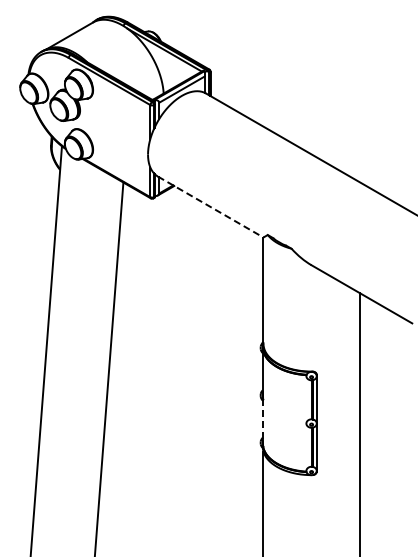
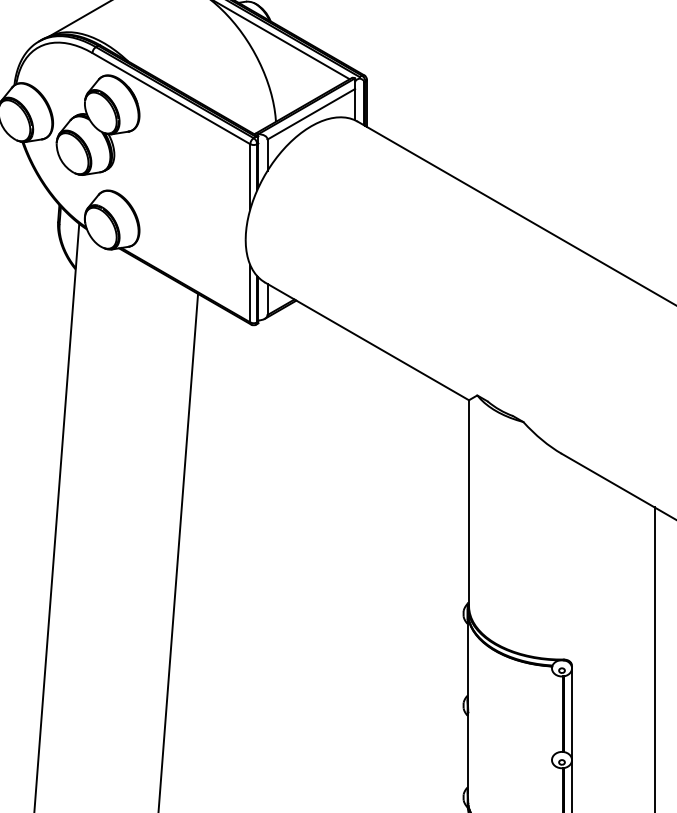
line: (210, 207) -> (366, 342), dashed -> solid
line: (262, 419) -> (467, 752), dashed -> solid

